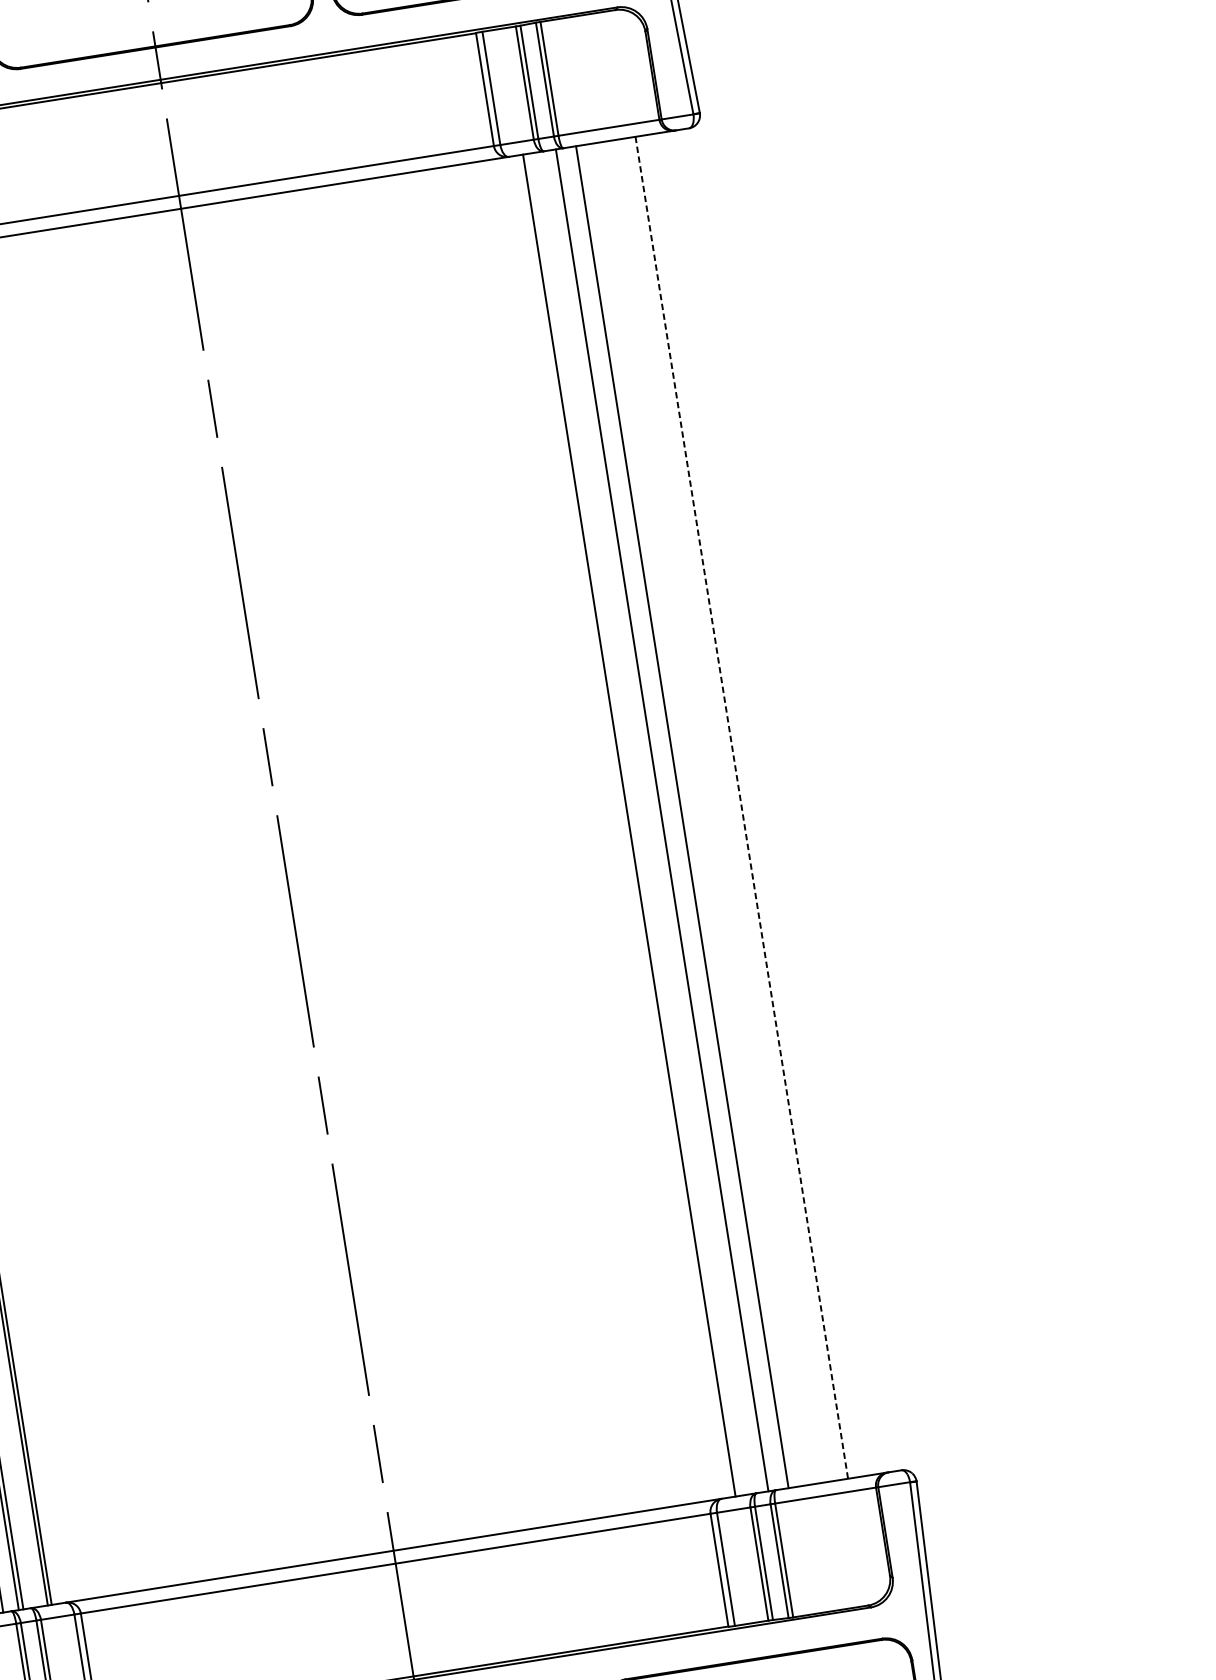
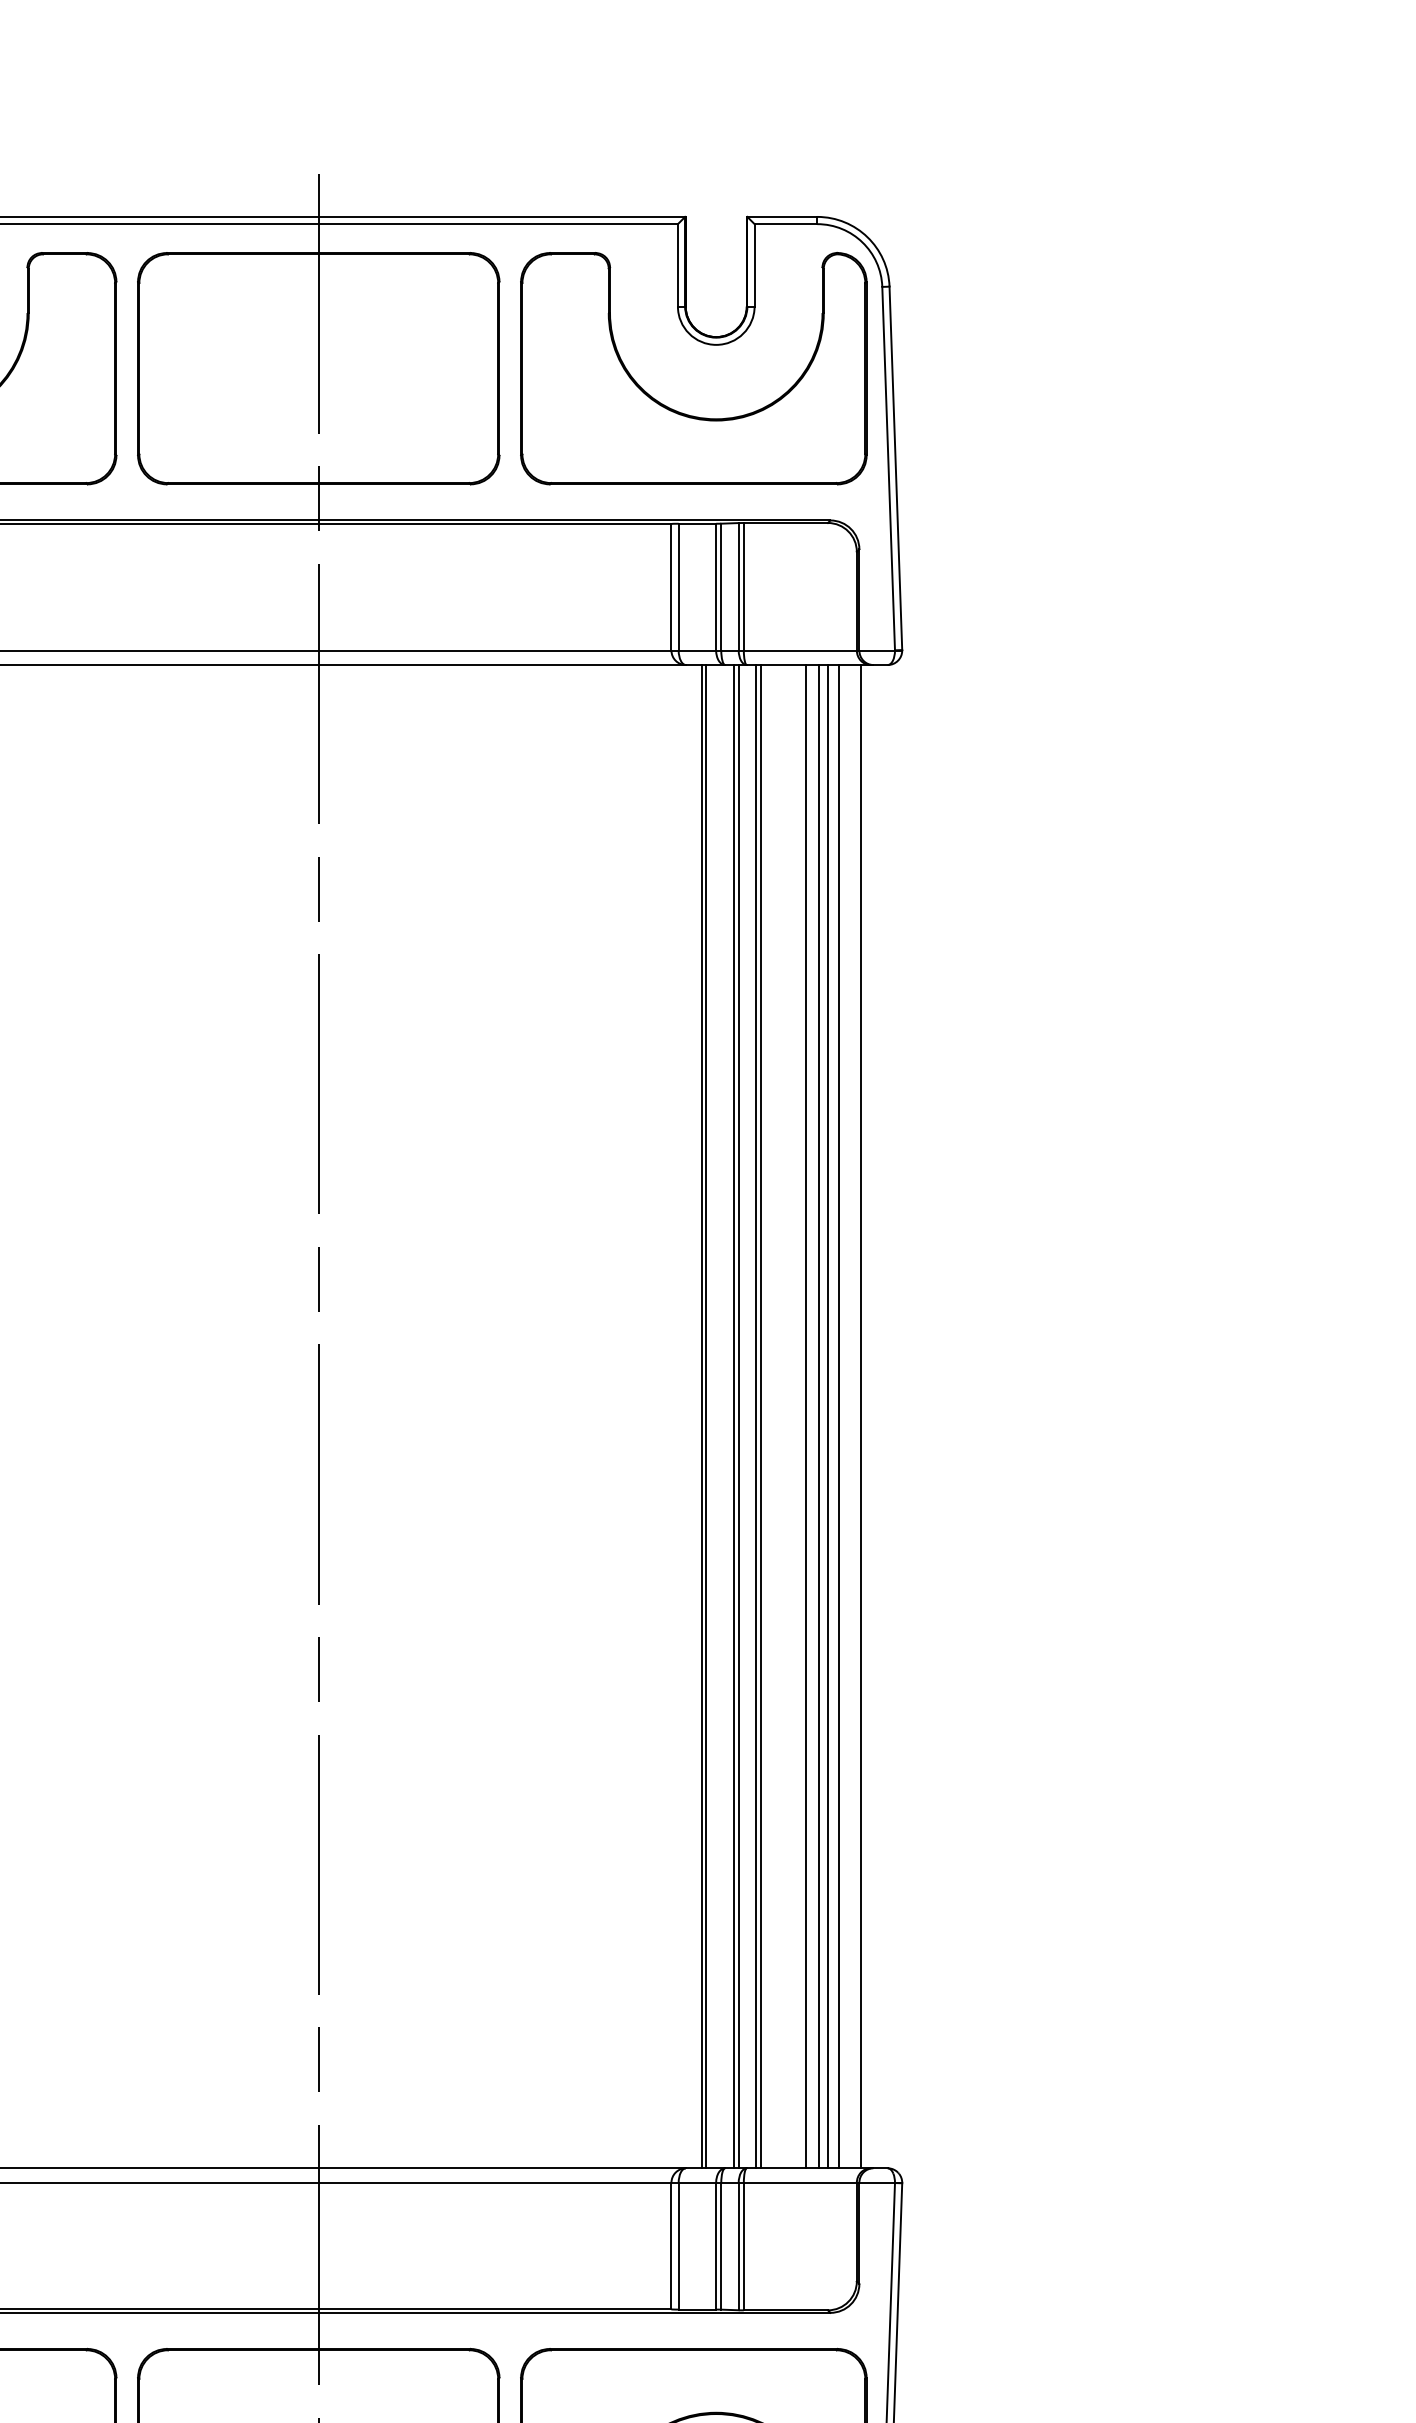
line: (770, 803) -> (860, 1416), added
line: (752, 806) -> (839, 1416), added
line: (741, 807) -> (827, 1416), dashed -> solid
line: (733, 808) -> (818, 1416), added
line: (721, 810) -> (805, 1416), added
line: (678, 817) -> (756, 1416), added
line: (657, 820) -> (733, 1416), added
line: (633, 824) -> (706, 1416), added

